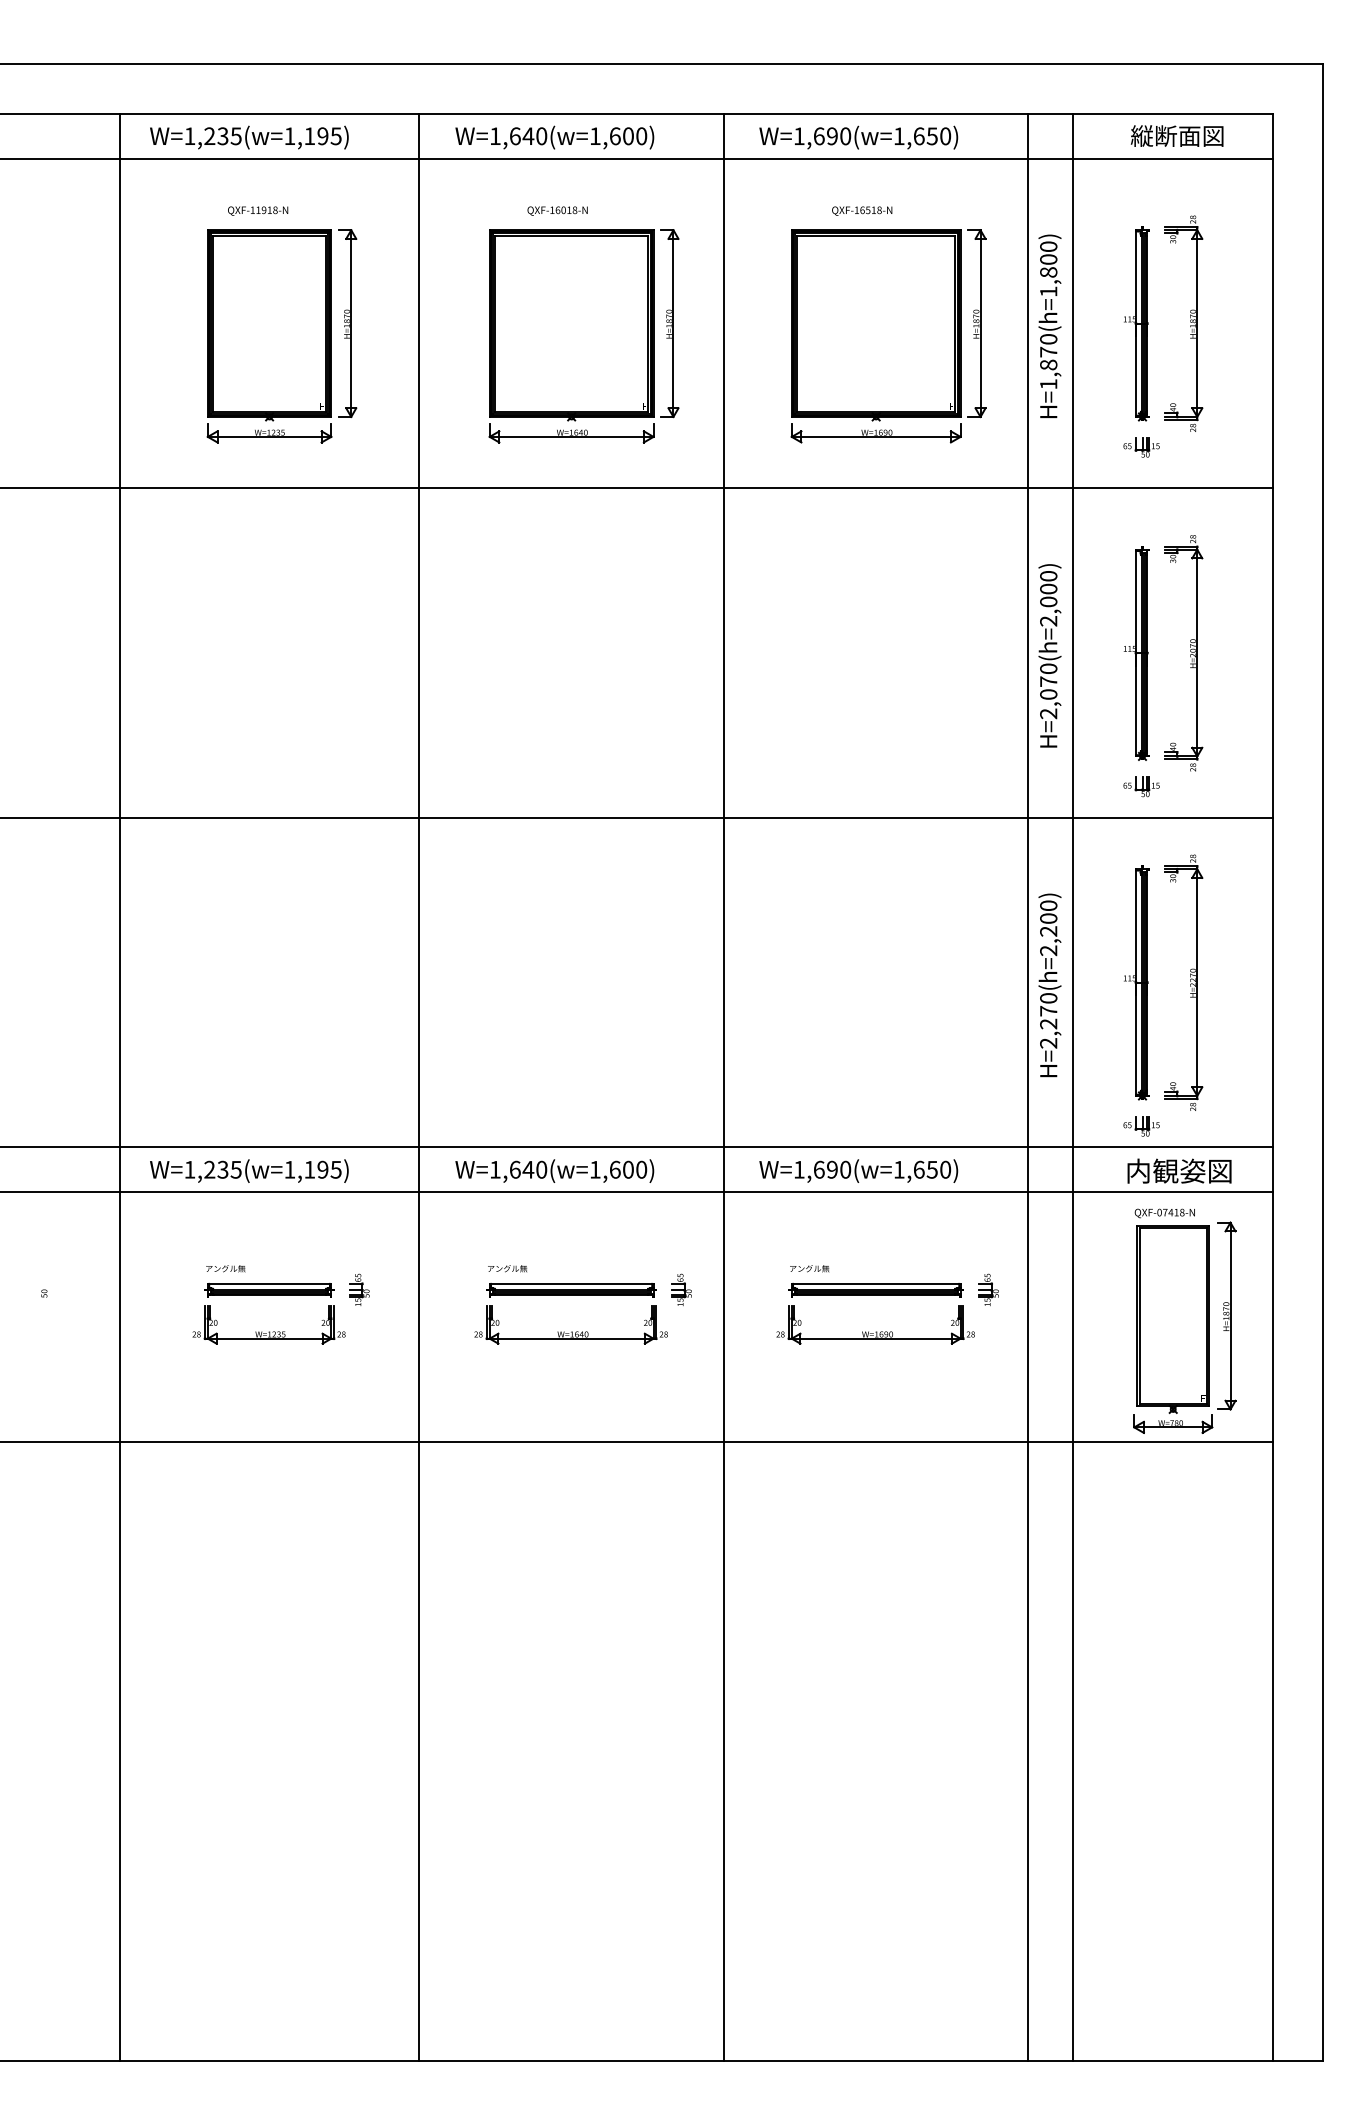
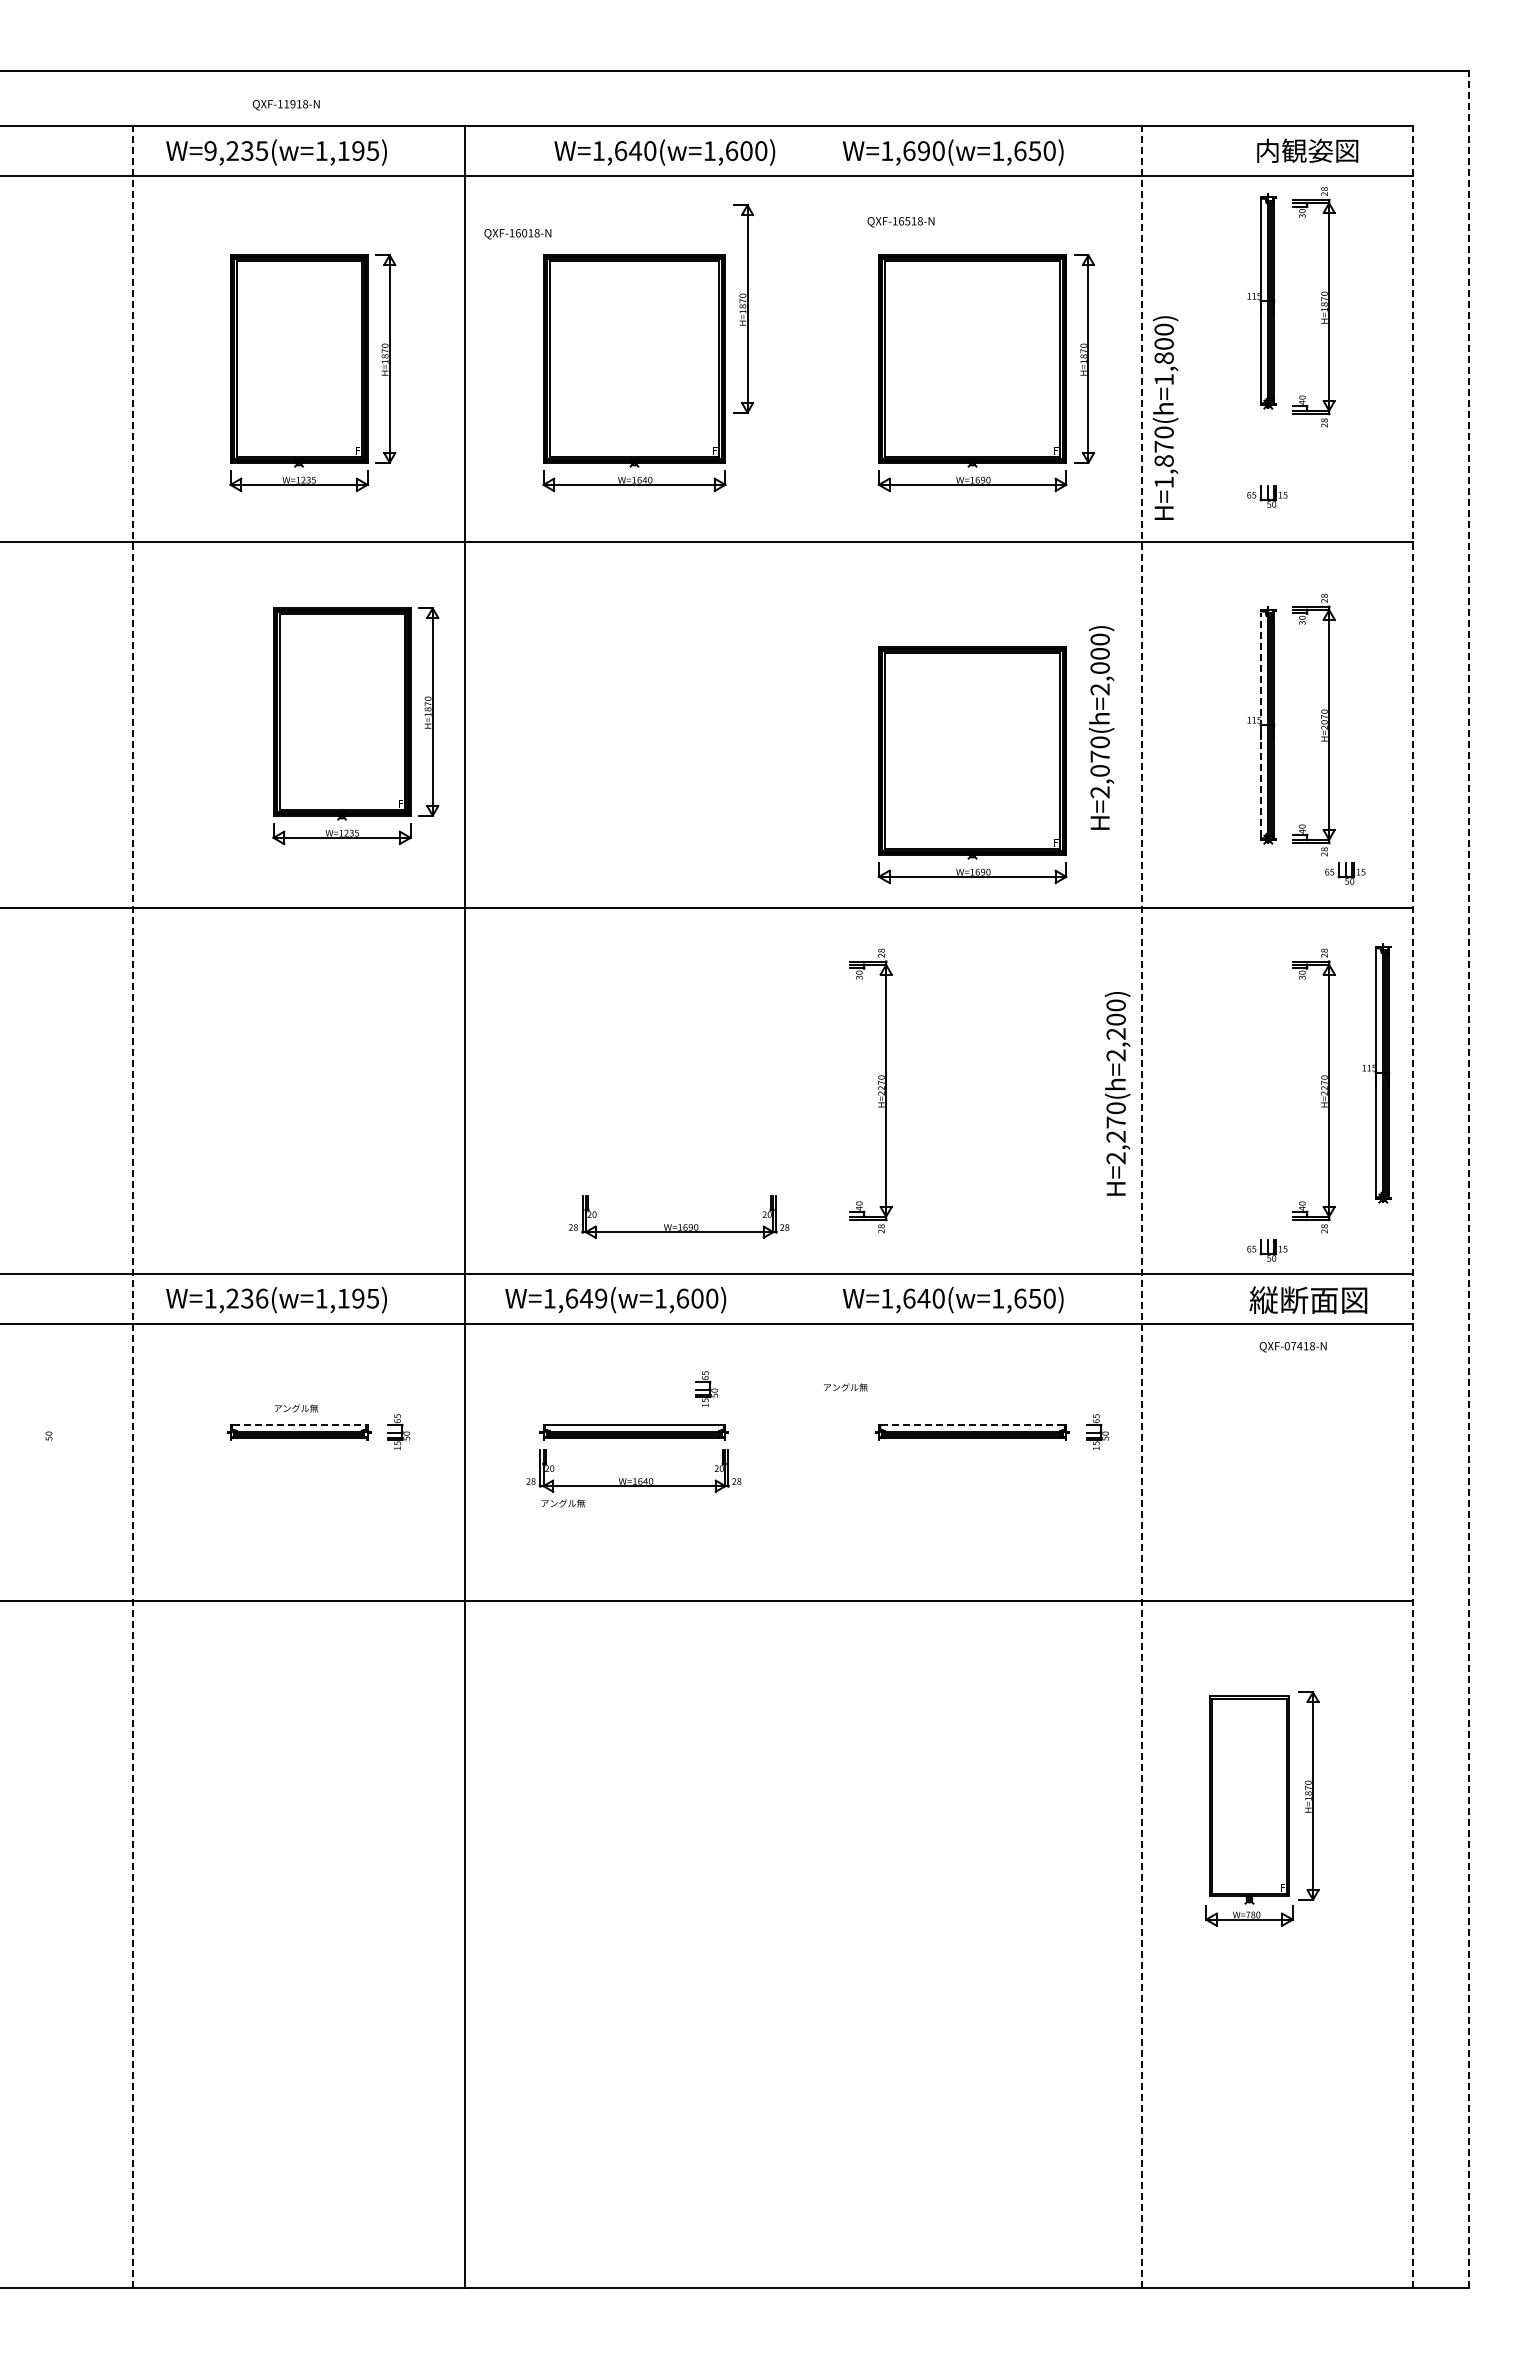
text: (1165, 135) -> (1293, 150), 縦断面図 -> 内観姿図
text: (189, 136) -> (210, 151), W=1,235(w=1,195) -> W=9,235(w=1,195)
text: (554, 137) -> (664, 152), moved
text: (257, 211) -> (285, 105), moved
text: (557, 211) -> (517, 234), moved
text: (861, 211) -> (900, 222), moved
part: (1190, 322) -> (1321, 305), moved
part: (669, 323) -> (743, 308), moved
part: (1136, 324) -> (1261, 301), moved
text: (1049, 325) -> (1165, 417), moved
line: (1136, 652) -> (1261, 724), solid -> dashed
part: (320, 654) -> (355, 726), added
text: (1049, 655) -> (1101, 727), moved
part: (876, 689) -> (972, 765), added
part: (1141, 786) -> (1345, 873), moved
part: (791, 981) -> (878, 1089), added
part: (1136, 983) -> (1376, 1073), moved
text: (1049, 985) -> (1117, 1093), moved
line: (1322, 1062) -> (1468, 1179), solid -> dashed
line: (119, 1086) -> (132, 1206), solid -> dashed
line: (1028, 1086) -> (1141, 1206), solid -> dashed
line: (1273, 1086) -> (1413, 1206), solid -> dashed
line: (723, 1087) -> (803, 1207), removed
line: (1073, 1087) -> (1191, 1207), removed
text: (235, 1169) -> (261, 1298), W=1,235(w=1,195) -> W=1,236(w=1,195)
text: (541, 1169) -> (601, 1298), W=1,640(w=1,600) -> W=1,649(w=1,600)
text: (831, 1169) -> (923, 1298), W=1,690(w=1,650) -> W=1,640(w=1,650)
text: (1165, 1171) -> (1293, 1300), 内観姿図 -> 縦断面図
text: (225, 1268) -> (296, 1408), moved
text: (507, 1268) -> (563, 1503), moved
text: (809, 1268) -> (845, 1387), moved
line: (269, 1284) -> (299, 1425), solid -> dashed
line: (876, 1284) -> (973, 1425), solid -> dashed
part: (681, 1289) -> (706, 1388), moved
part: (1184, 1327) -> (1262, 1808), moved
part: (269, 1331) -> (298, 1478), removed
part: (876, 1331) -> (679, 1224), moved

